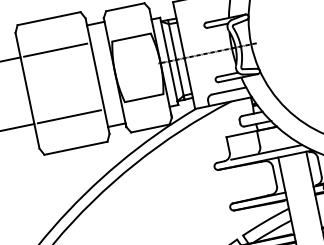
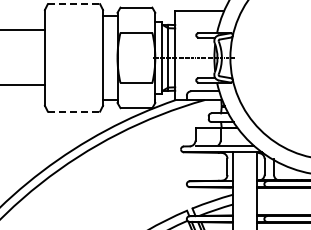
line: (49, 18) -> (74, 4), solid -> dashed
line: (55, 50) -> (73, 30), removed
line: (68, 116) -> (73, 85), removed
line: (76, 148) -> (74, 111), solid -> dashed

